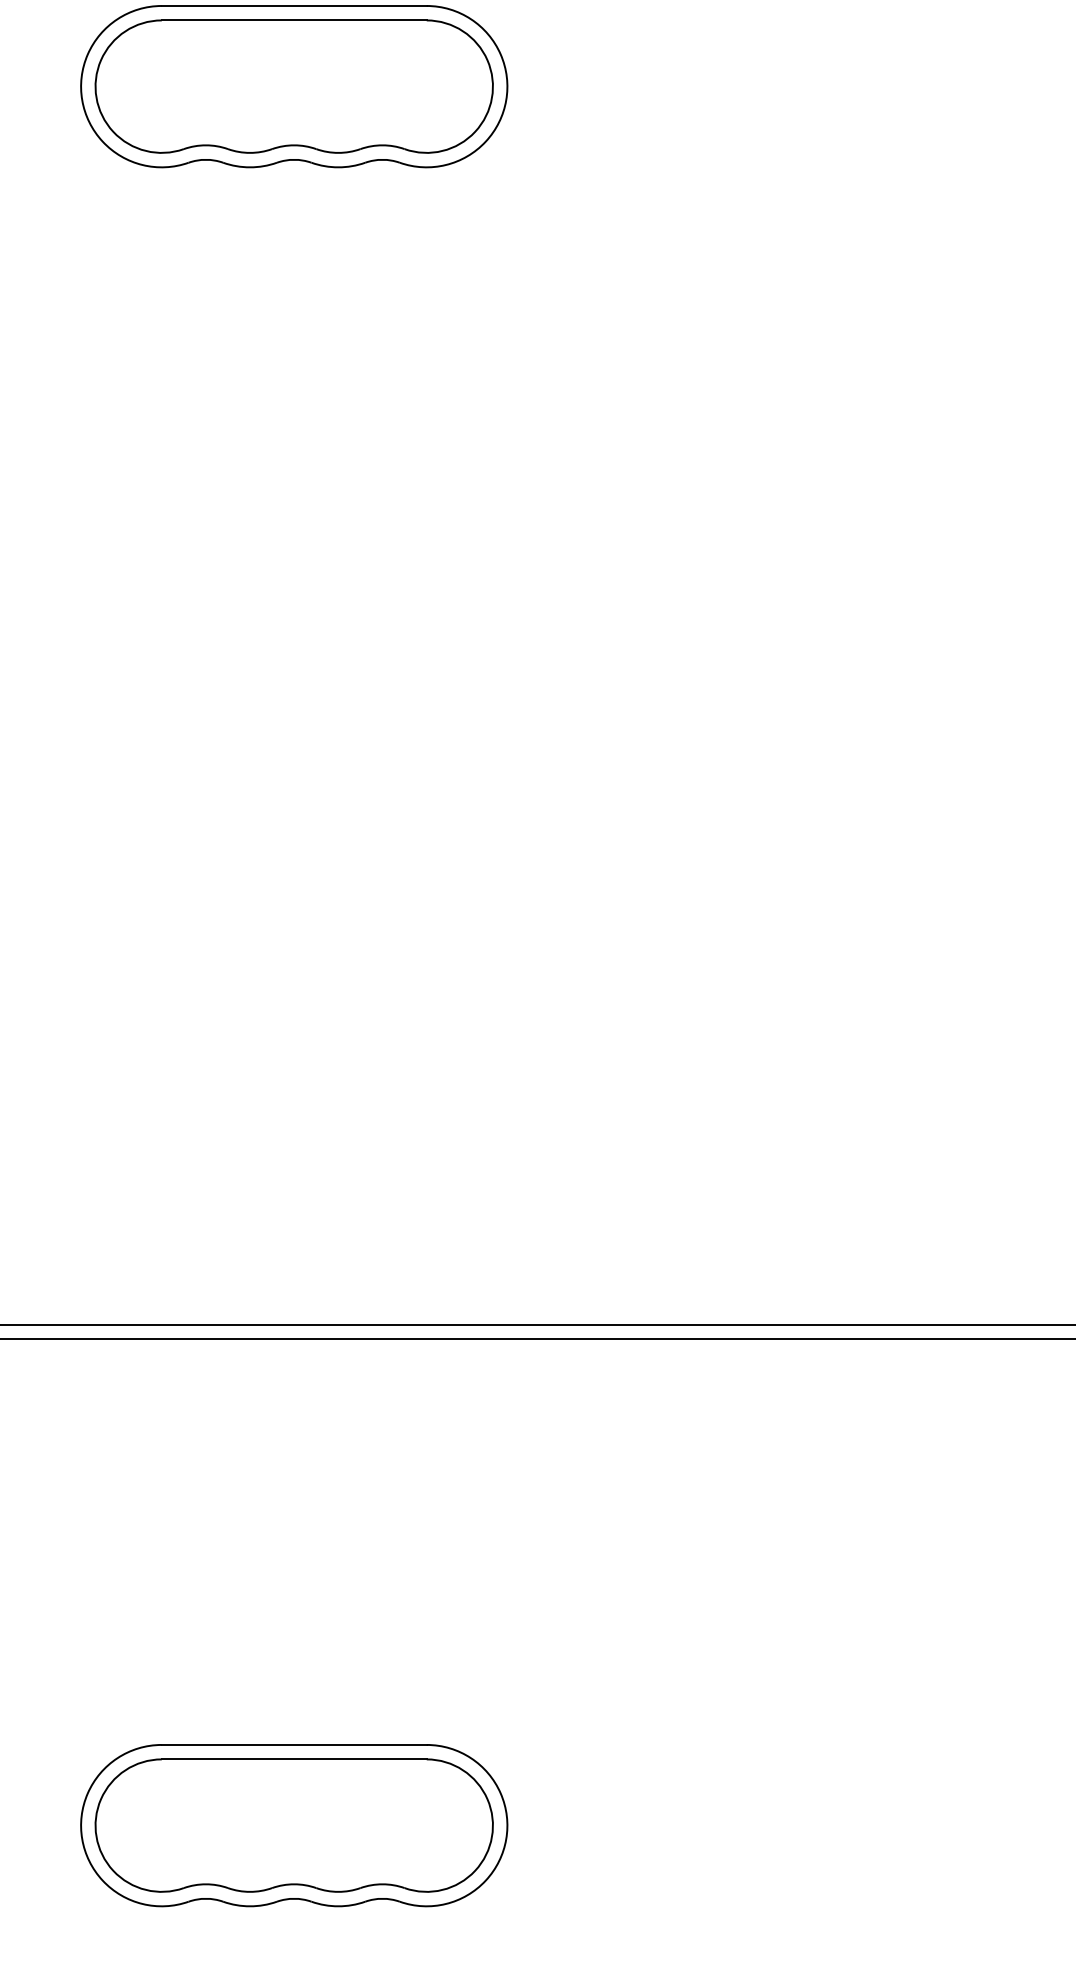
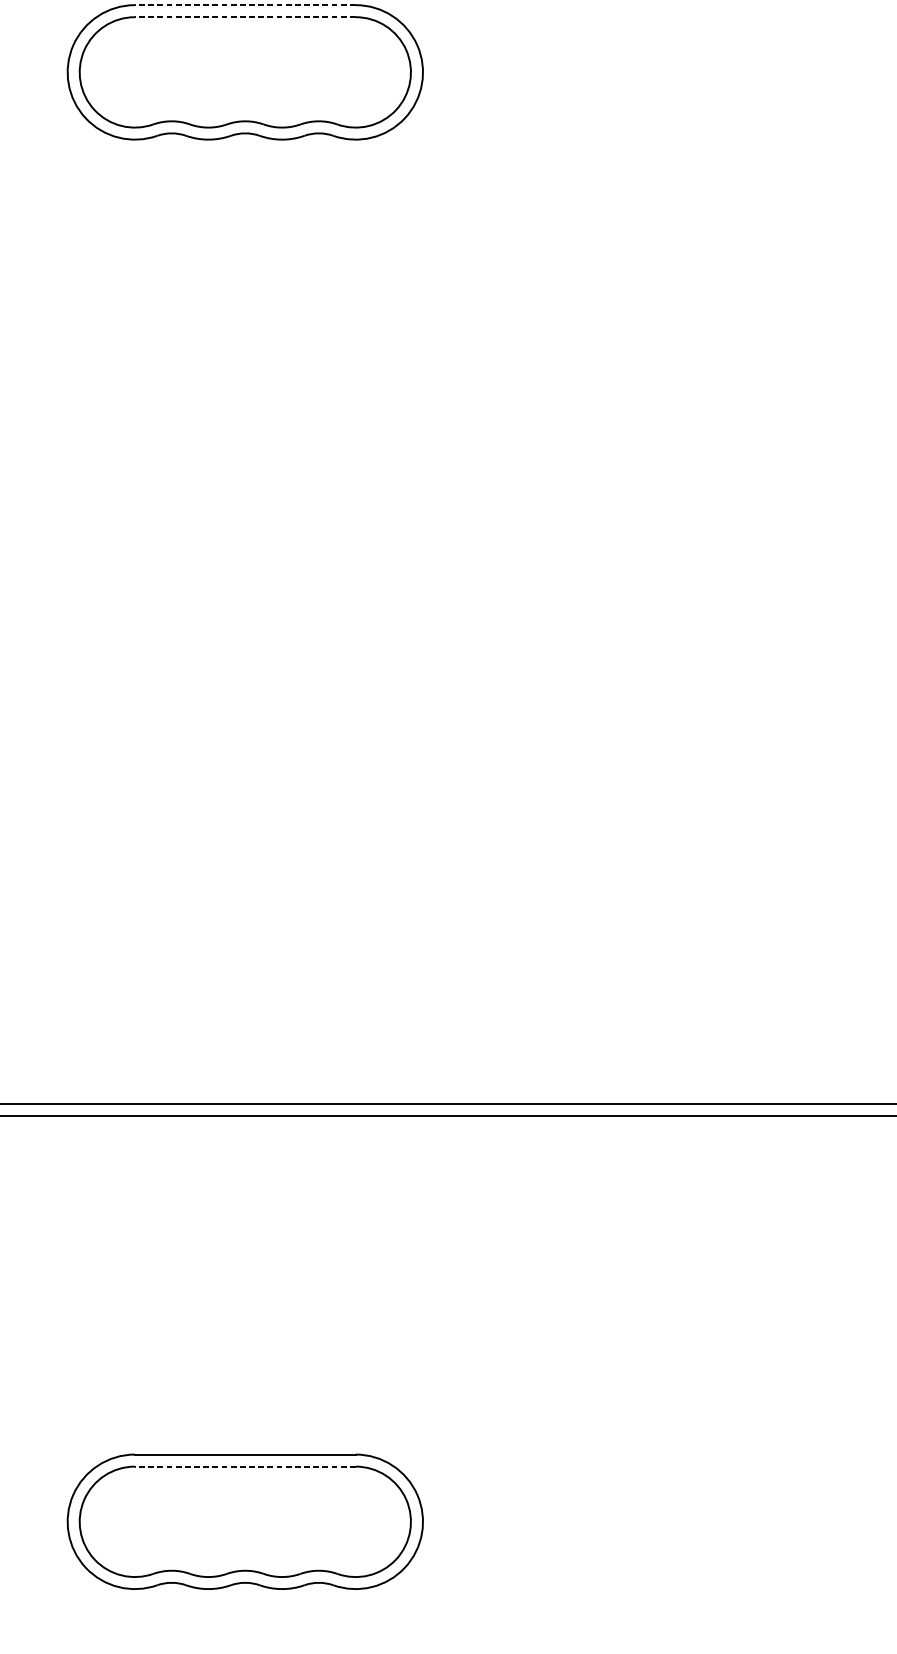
line: (293, 5) -> (244, 4), solid -> dashed
line: (293, 20) -> (244, 17), solid -> dashed
line: (293, 1759) -> (244, 1466), solid -> dashed

